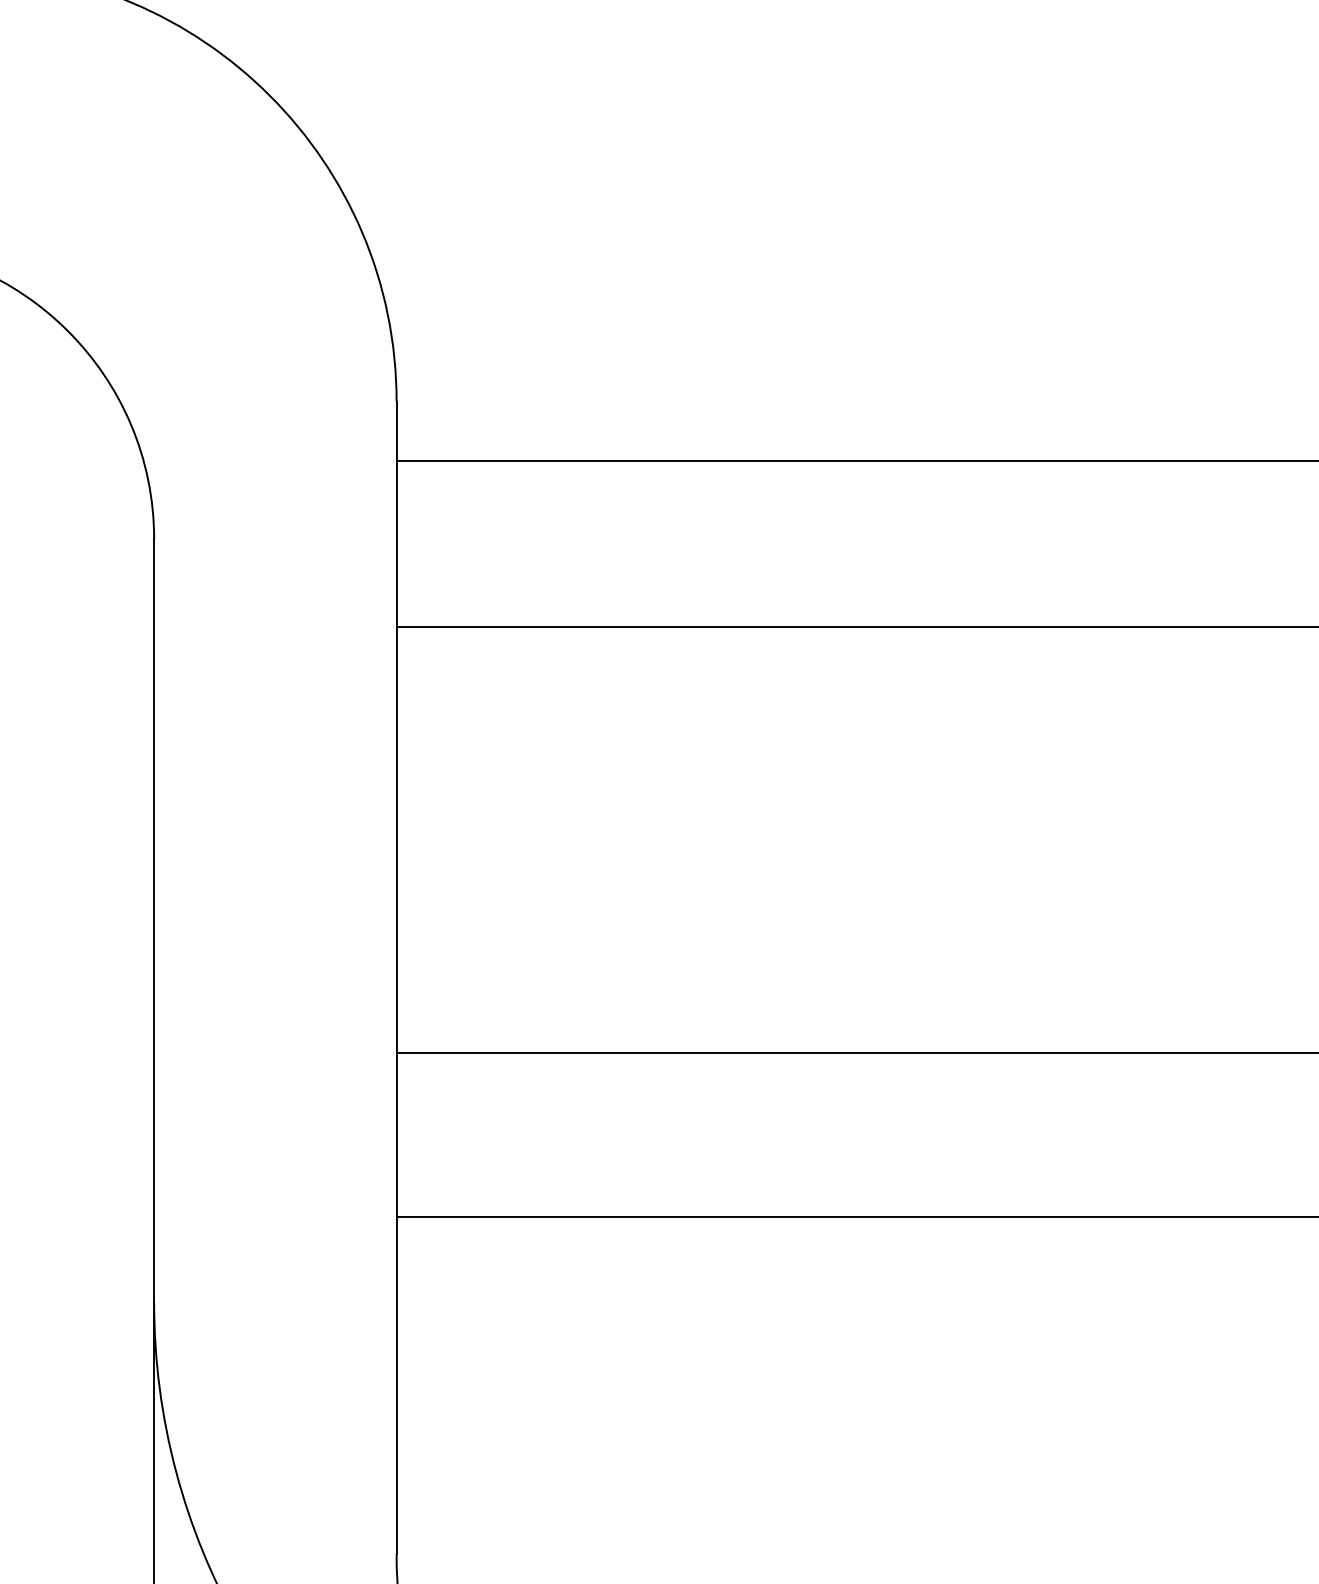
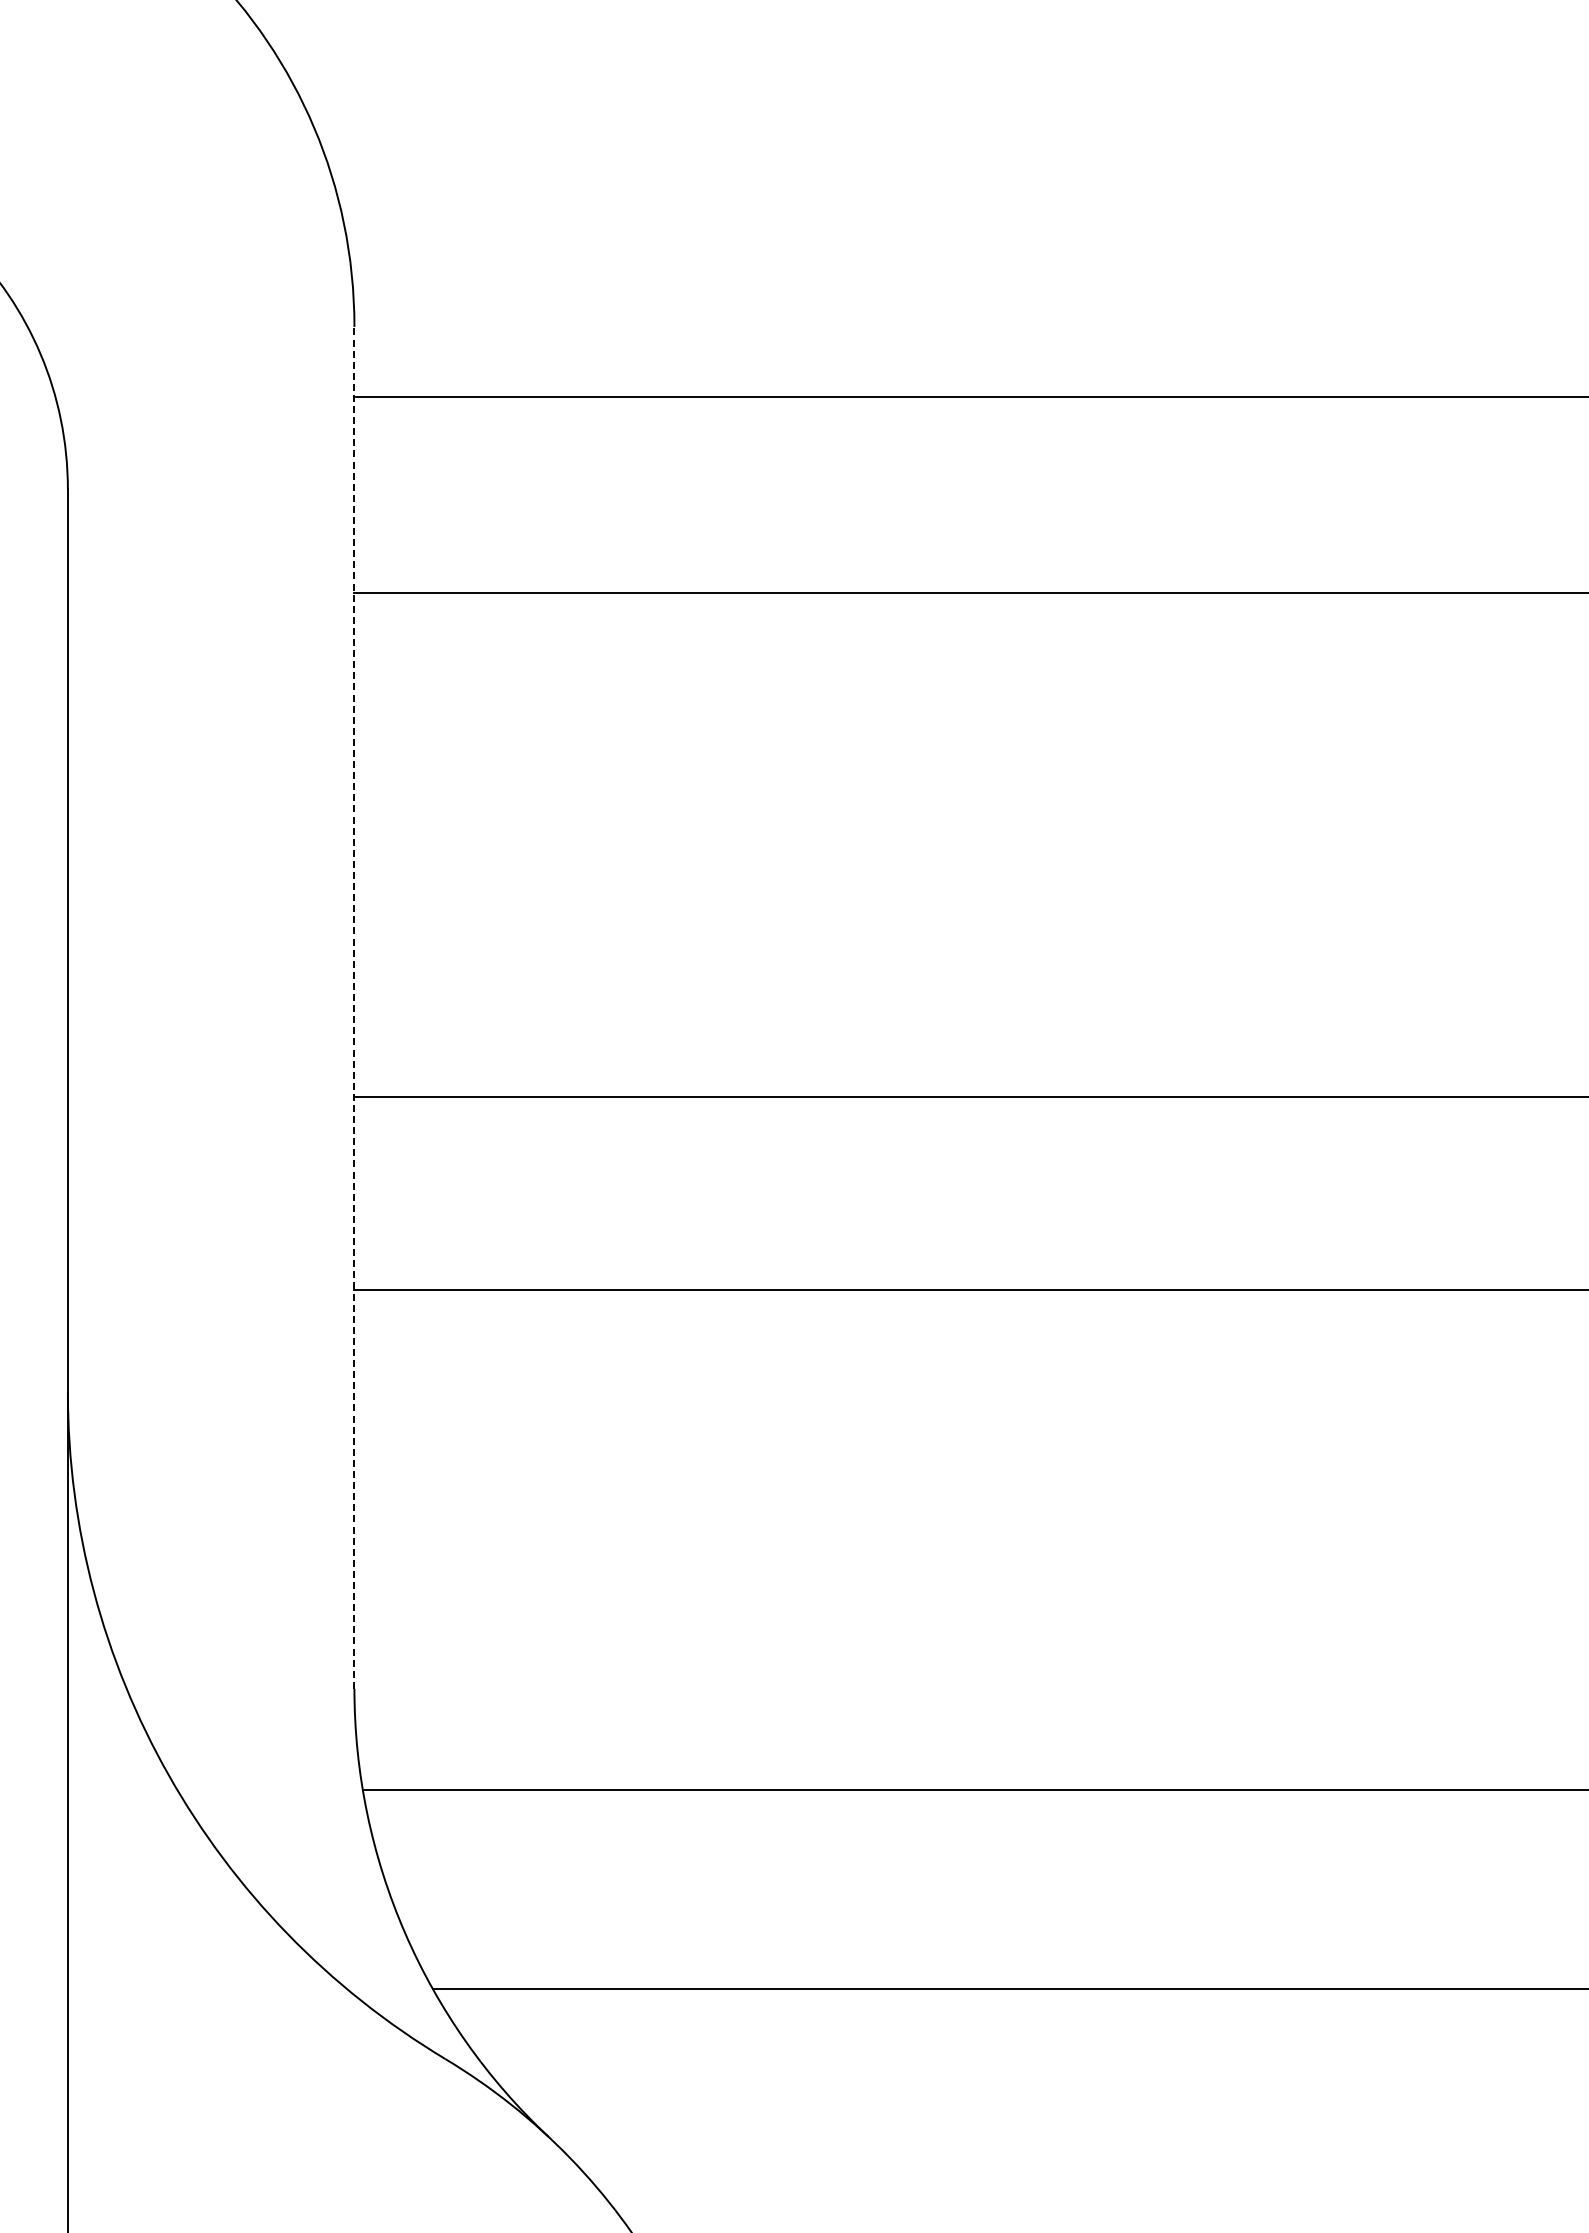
line: (396, 977) -> (354, 1007), solid -> dashed

